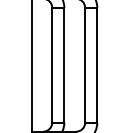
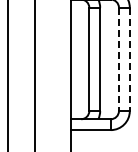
line: (84, 65) -> (118, 59), solid -> dashed
line: (96, 65) -> (129, 59), solid -> dashed

